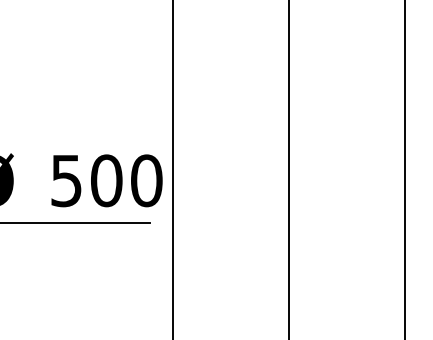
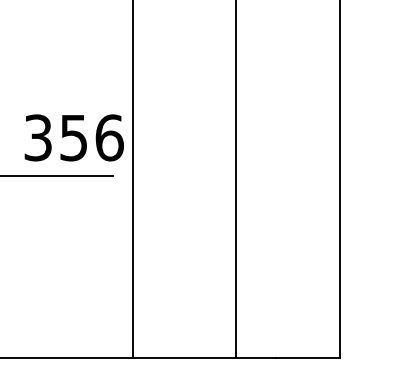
text: (107, 180) -> (74, 137), 500 -> 356

